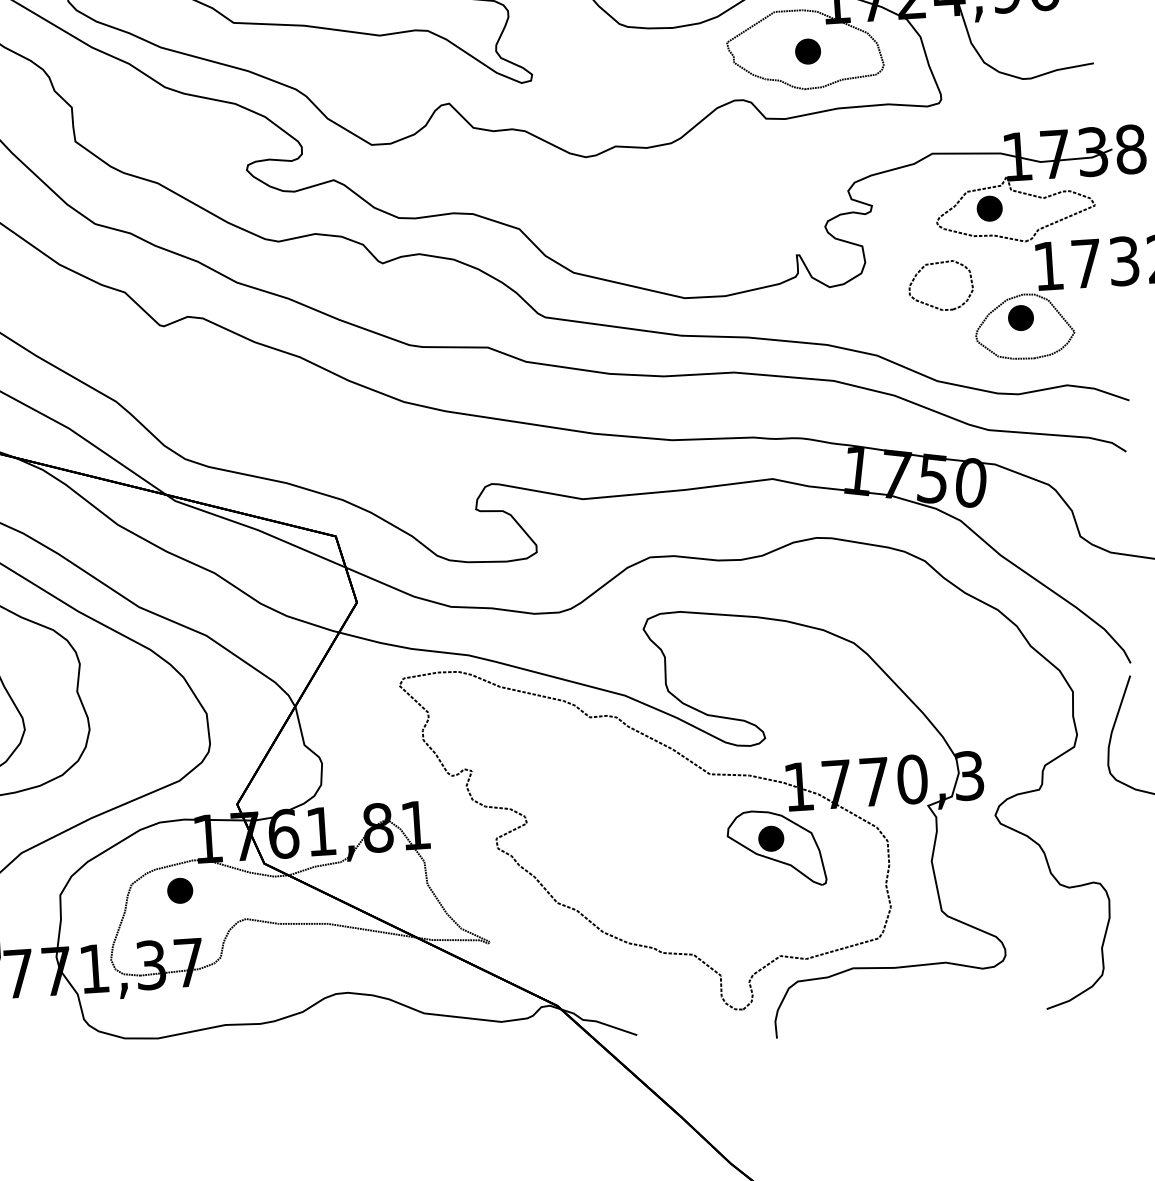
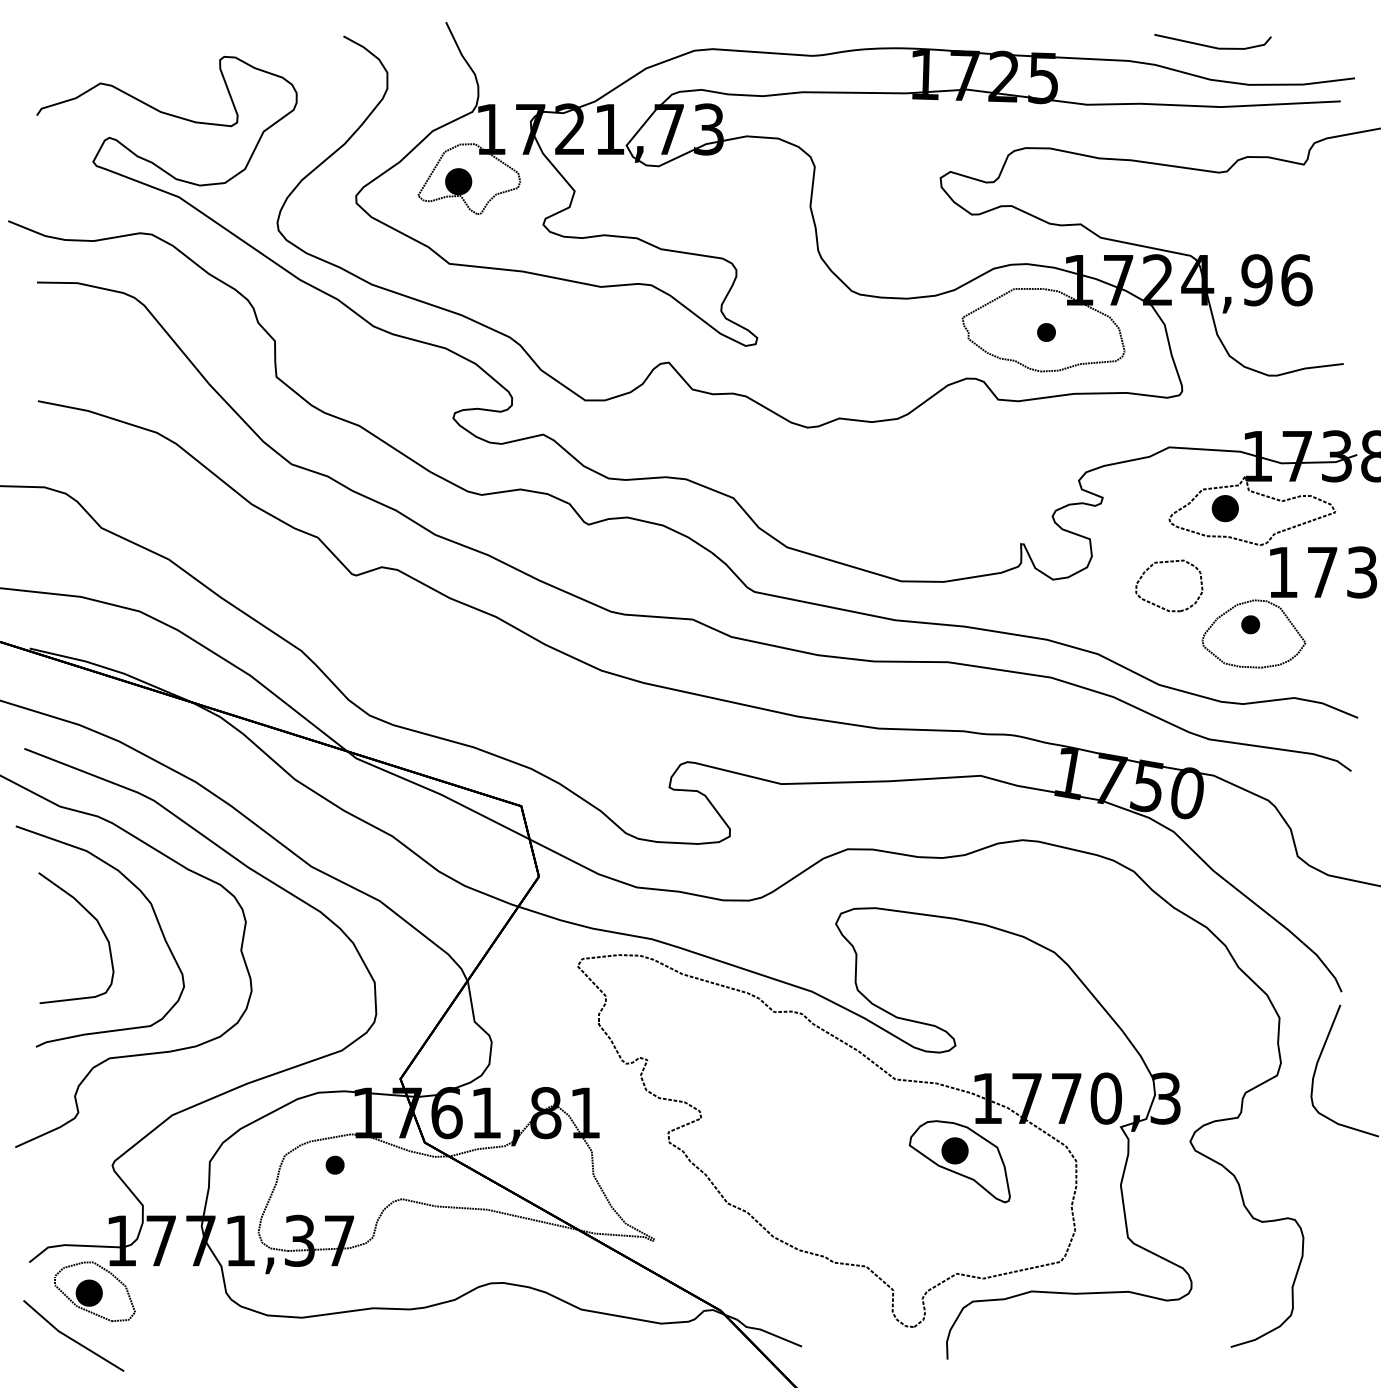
part: (808, 51) -> (1046, 332), size x0.7
part: (1020, 317) -> (1250, 624), size x0.7
part: (179, 890) -> (334, 1164), size x0.7

